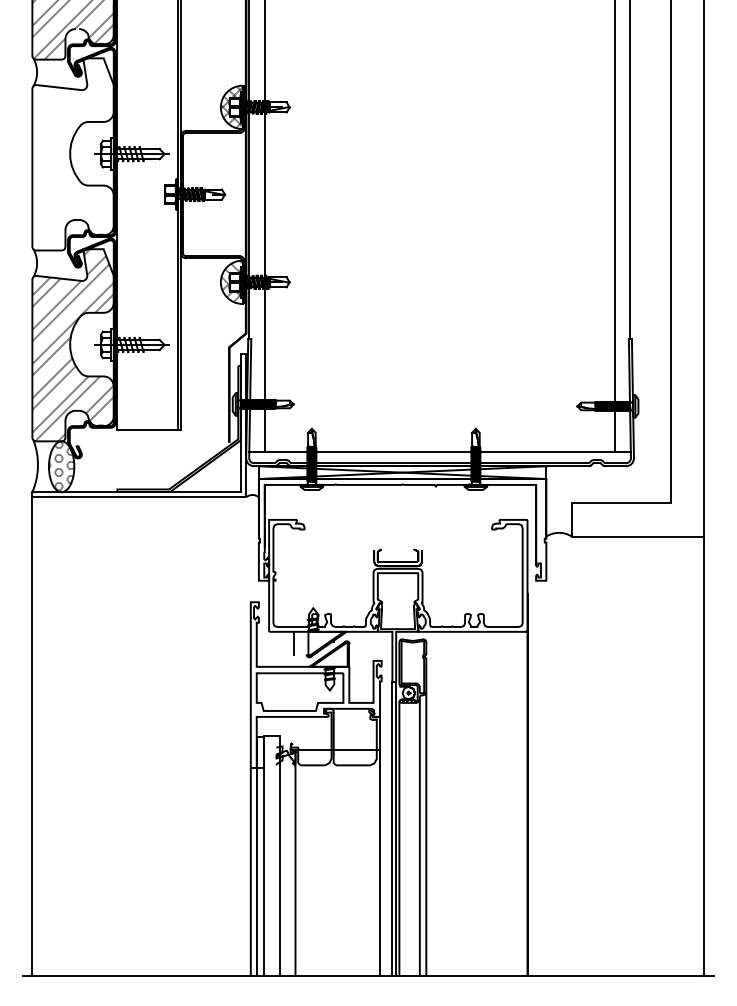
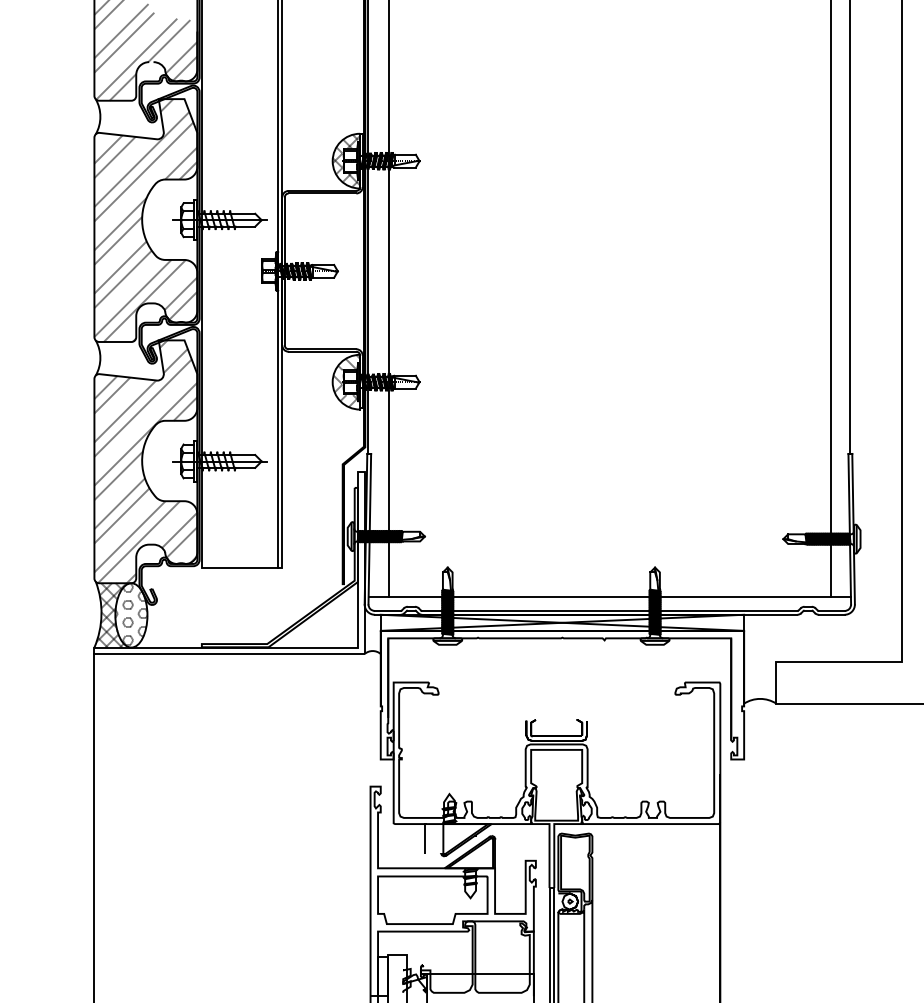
hatch: (72, 154) -> (145, 220), added
hatch: (47, 466) -> (113, 615), added

